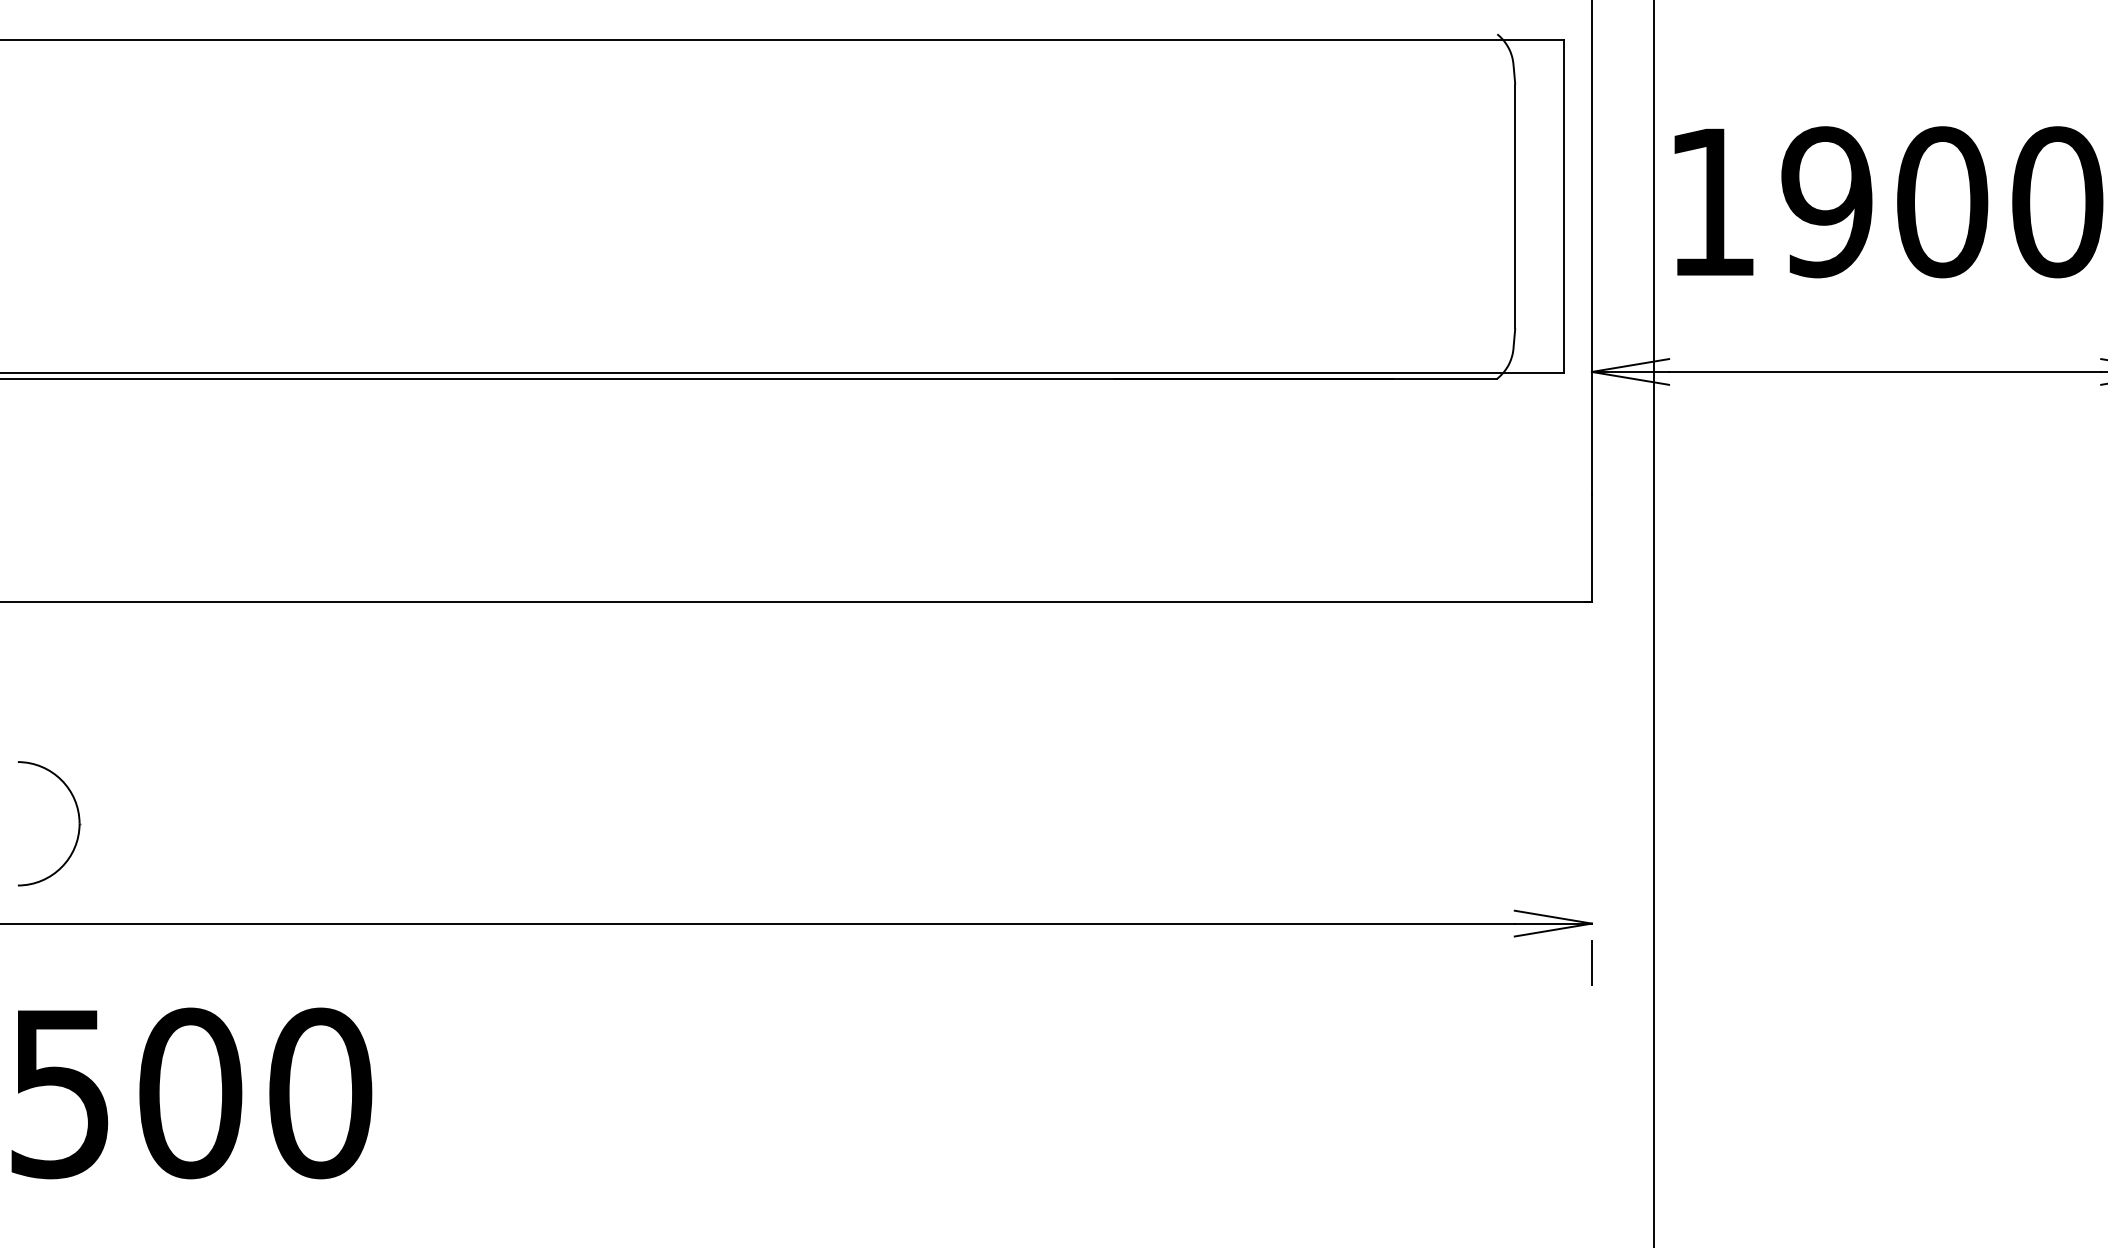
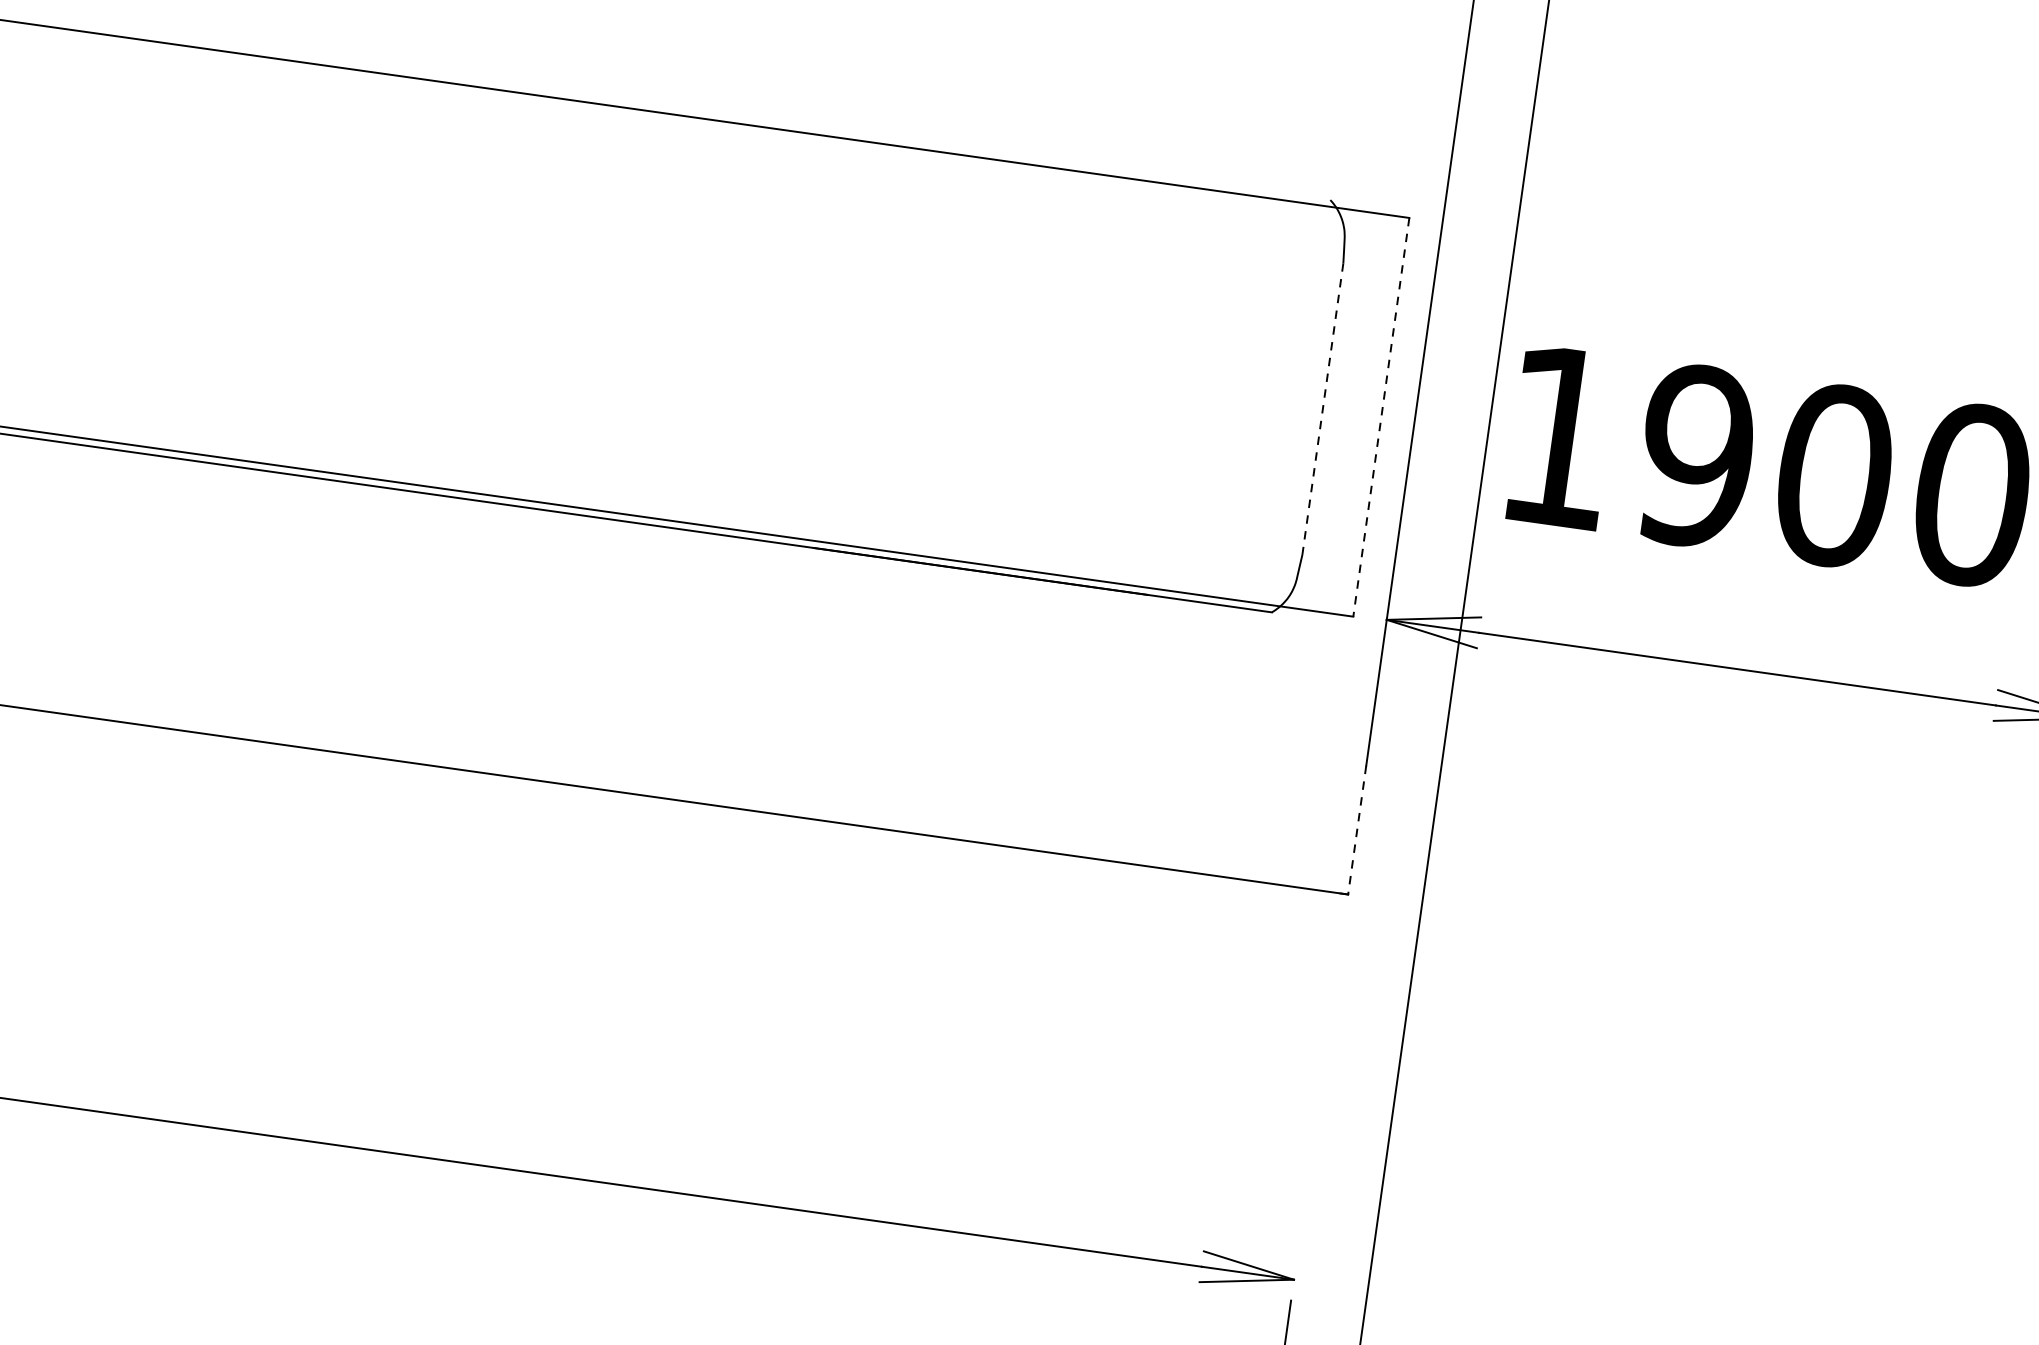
line: (1515, 206) -> (1323, 409), solid -> dashed
line: (1564, 206) -> (1381, 417), solid -> dashed
line: (1591, 547) -> (1356, 829), solid -> dashed

